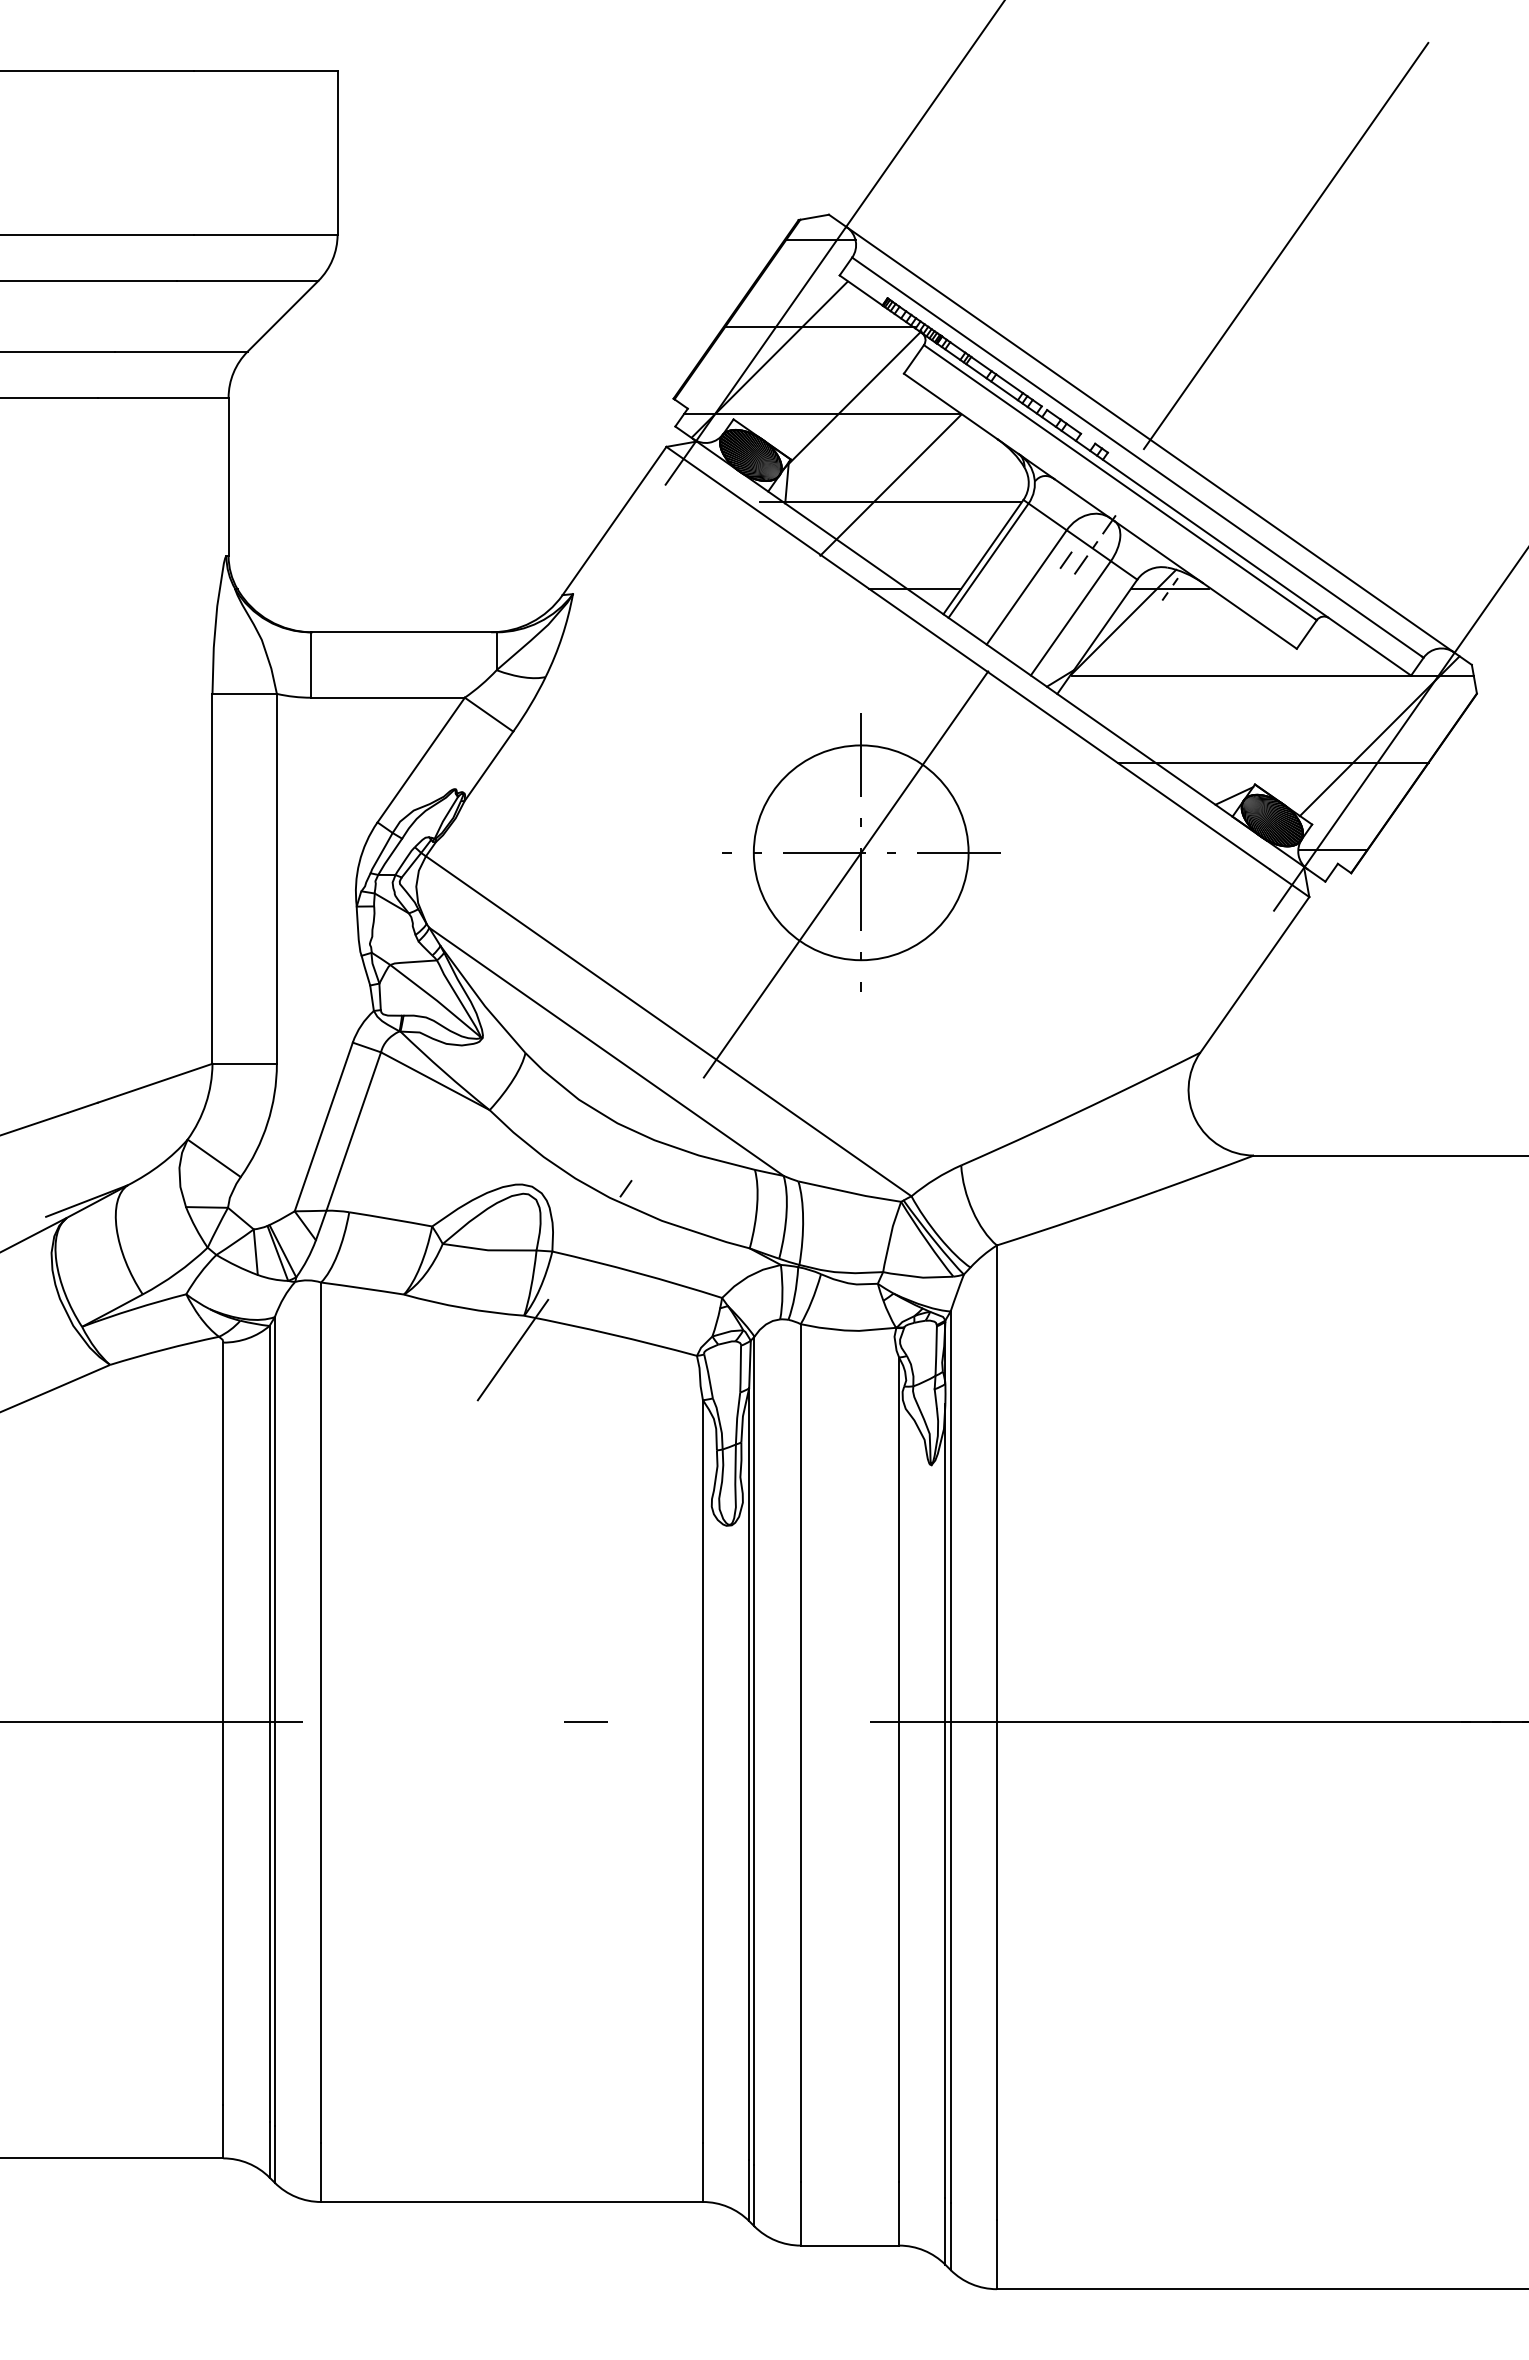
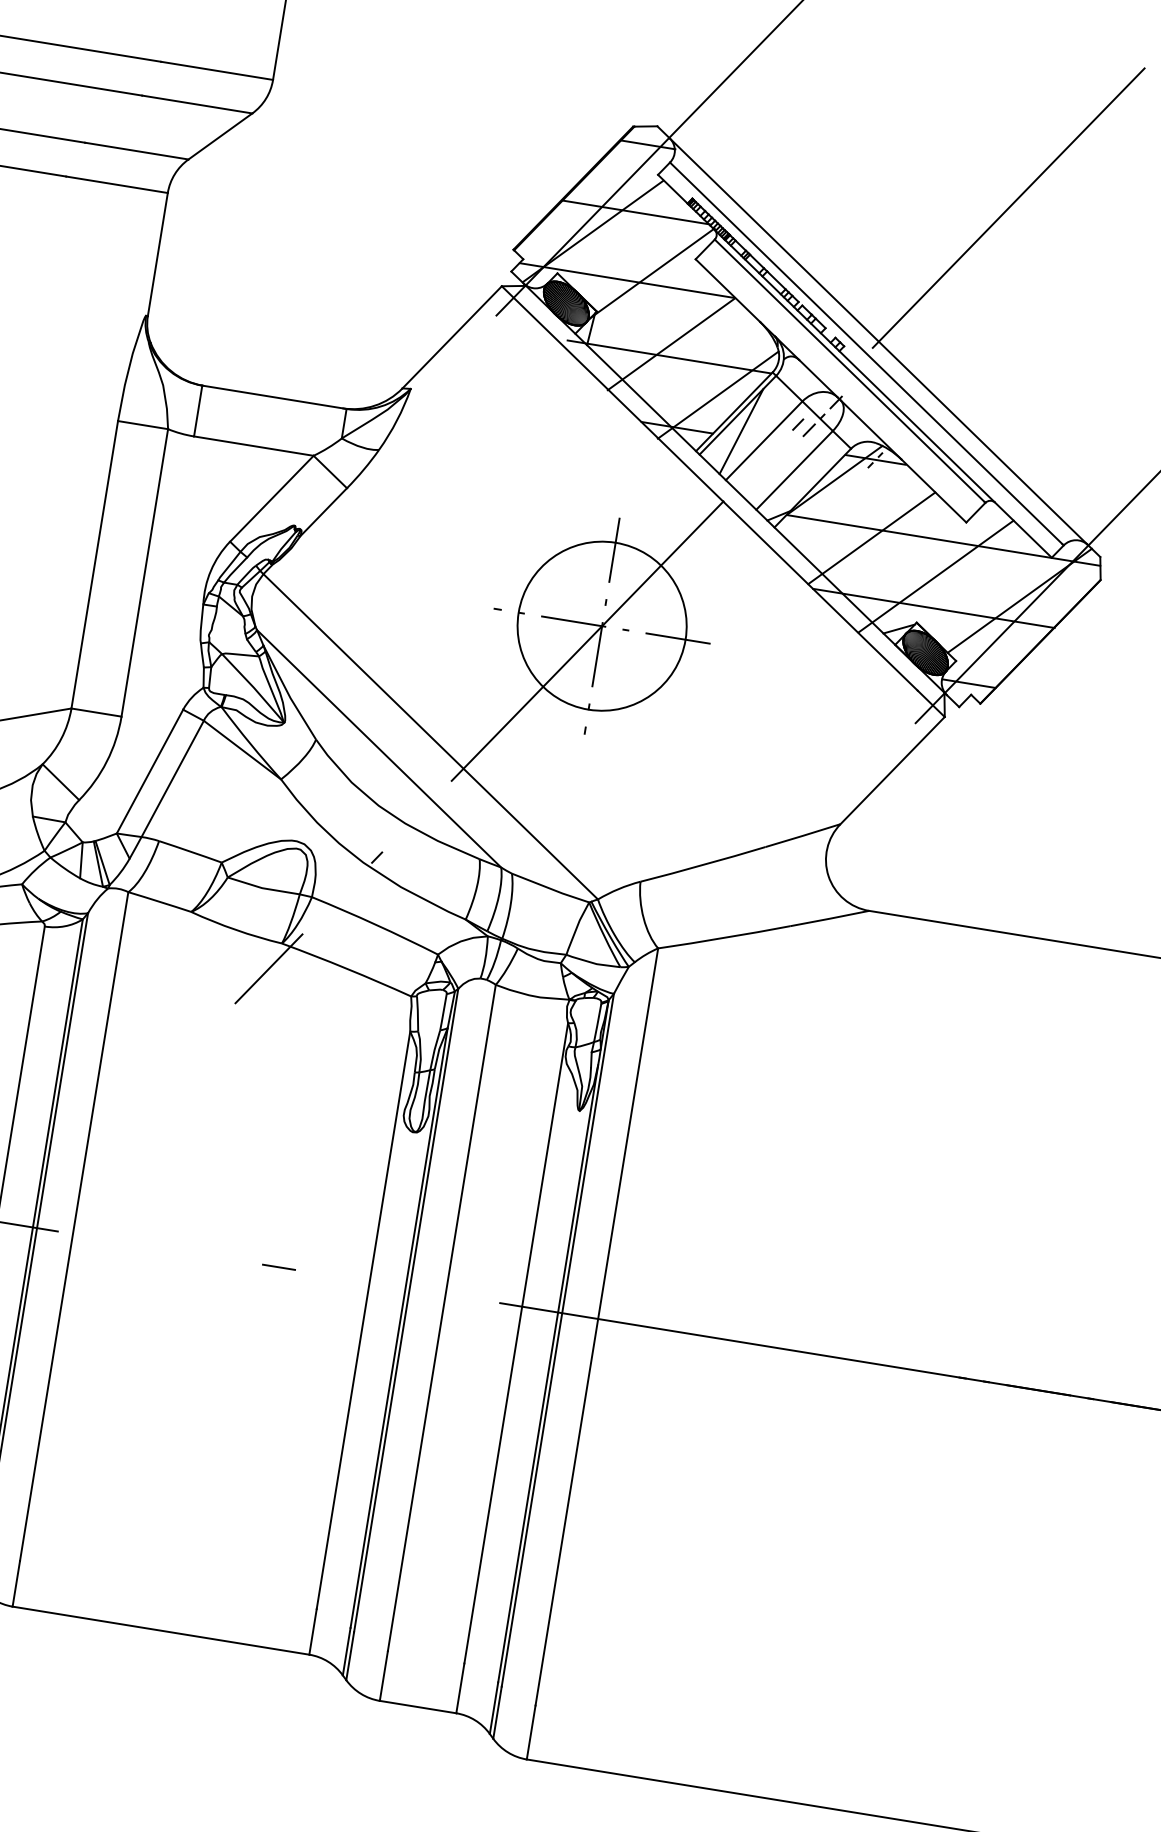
line: (959, 539) -> (717, 395), added
line: (996, 580) -> (741, 431), added
line: (1181, 687) -> (871, 538), added
line: (1269, 722) -> (935, 576), added

